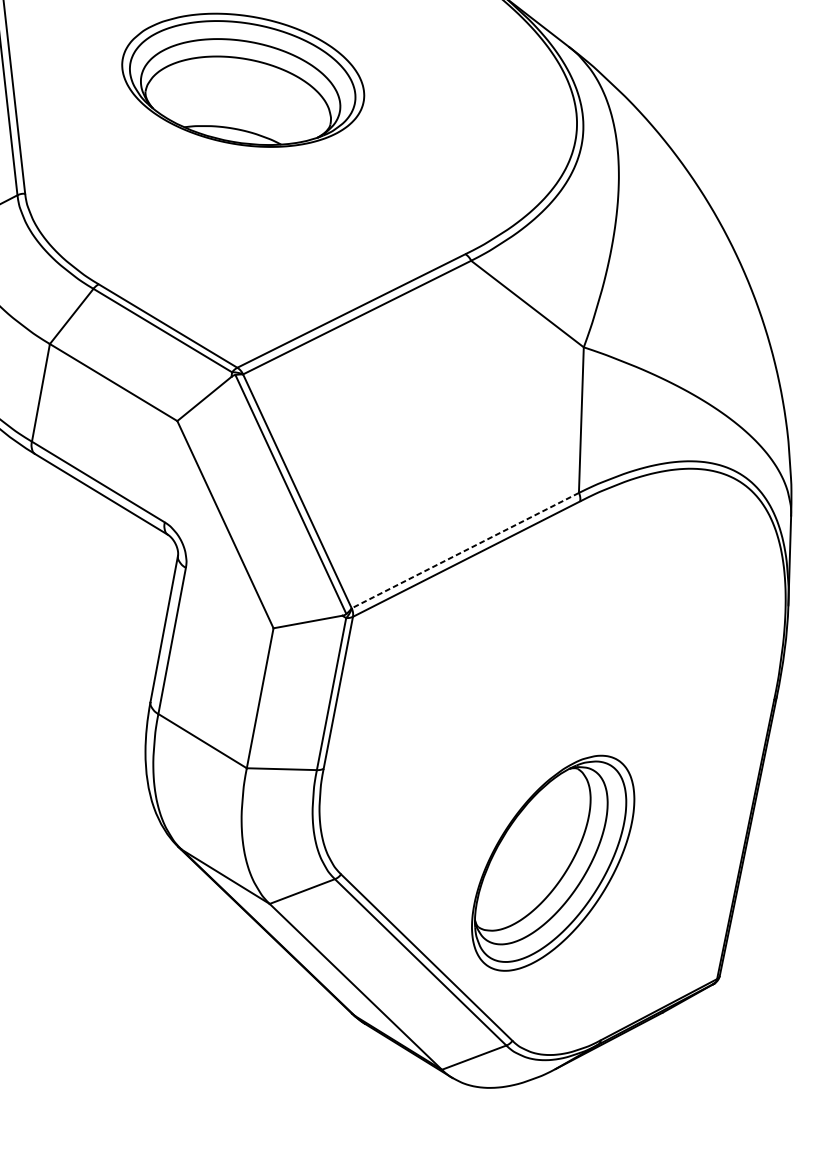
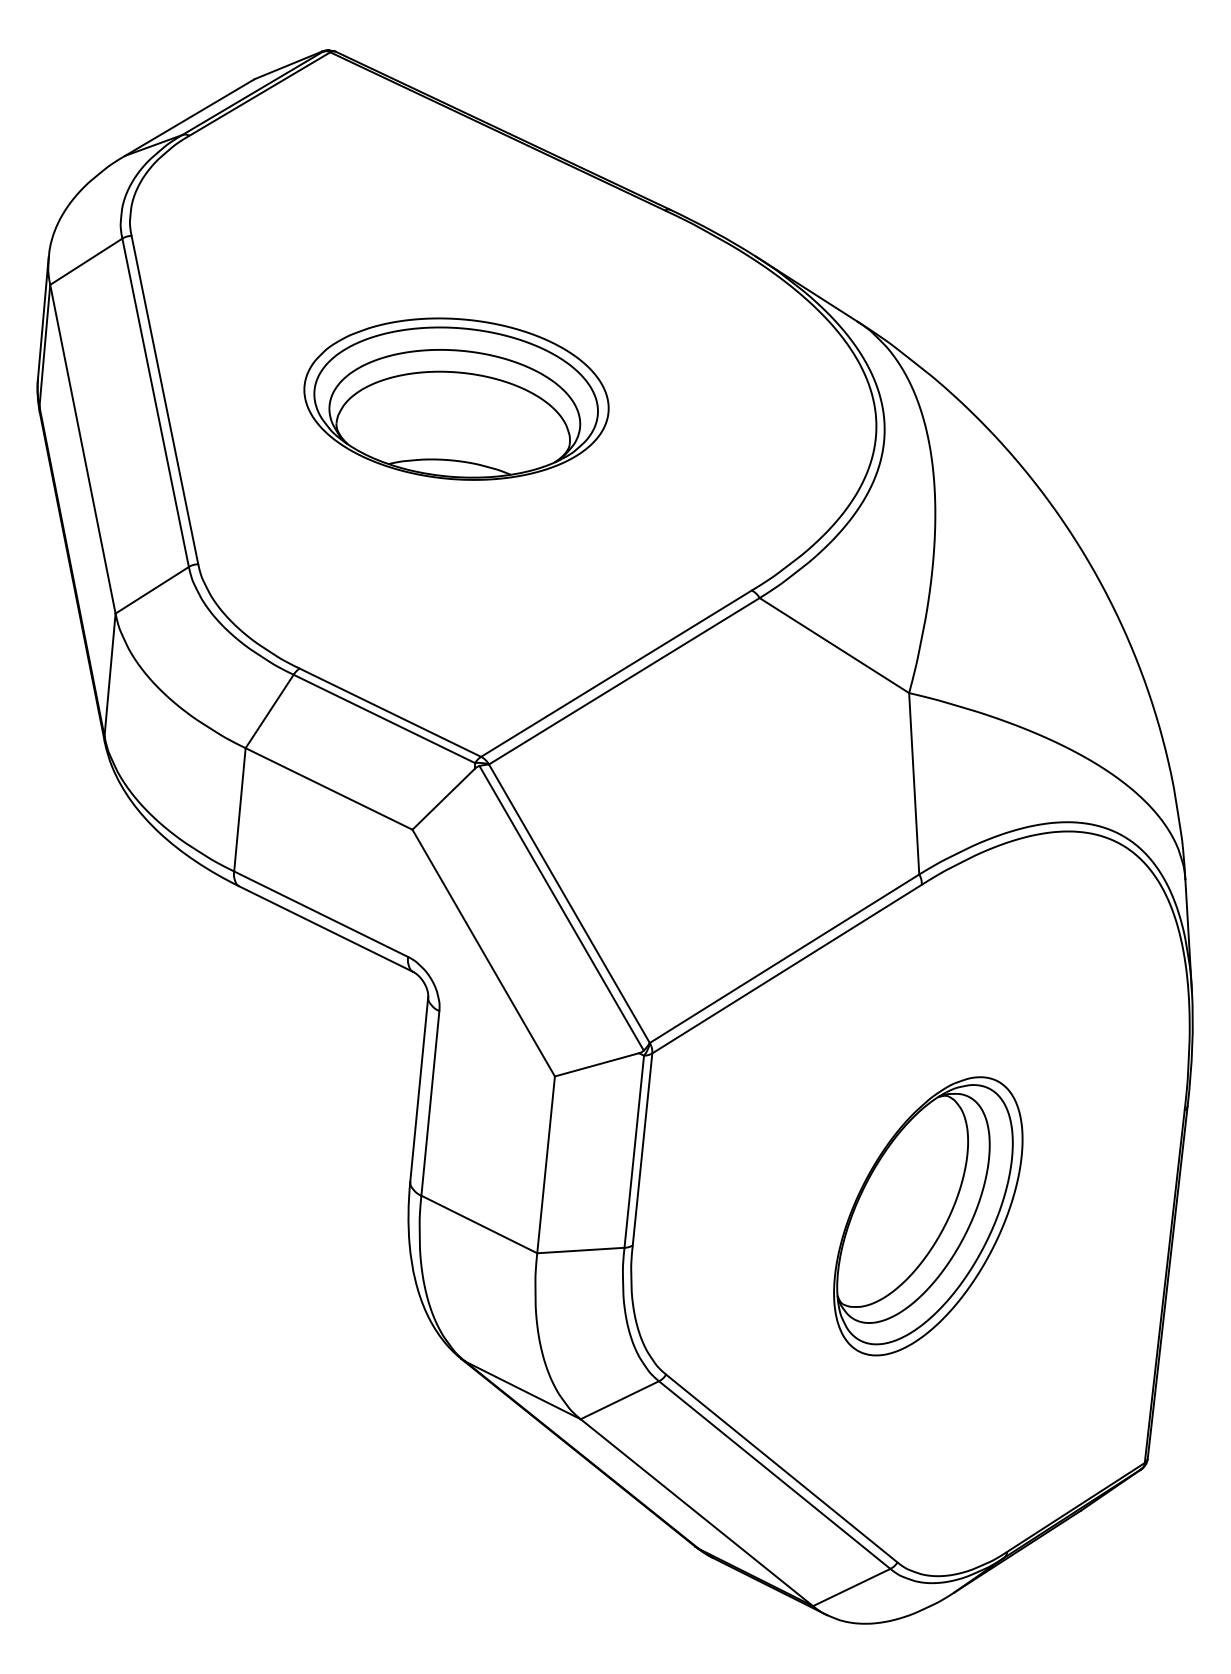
line: (465, 550) -> (784, 958), dashed -> solid
part: (553, 863) -> (928, 1216), moved

